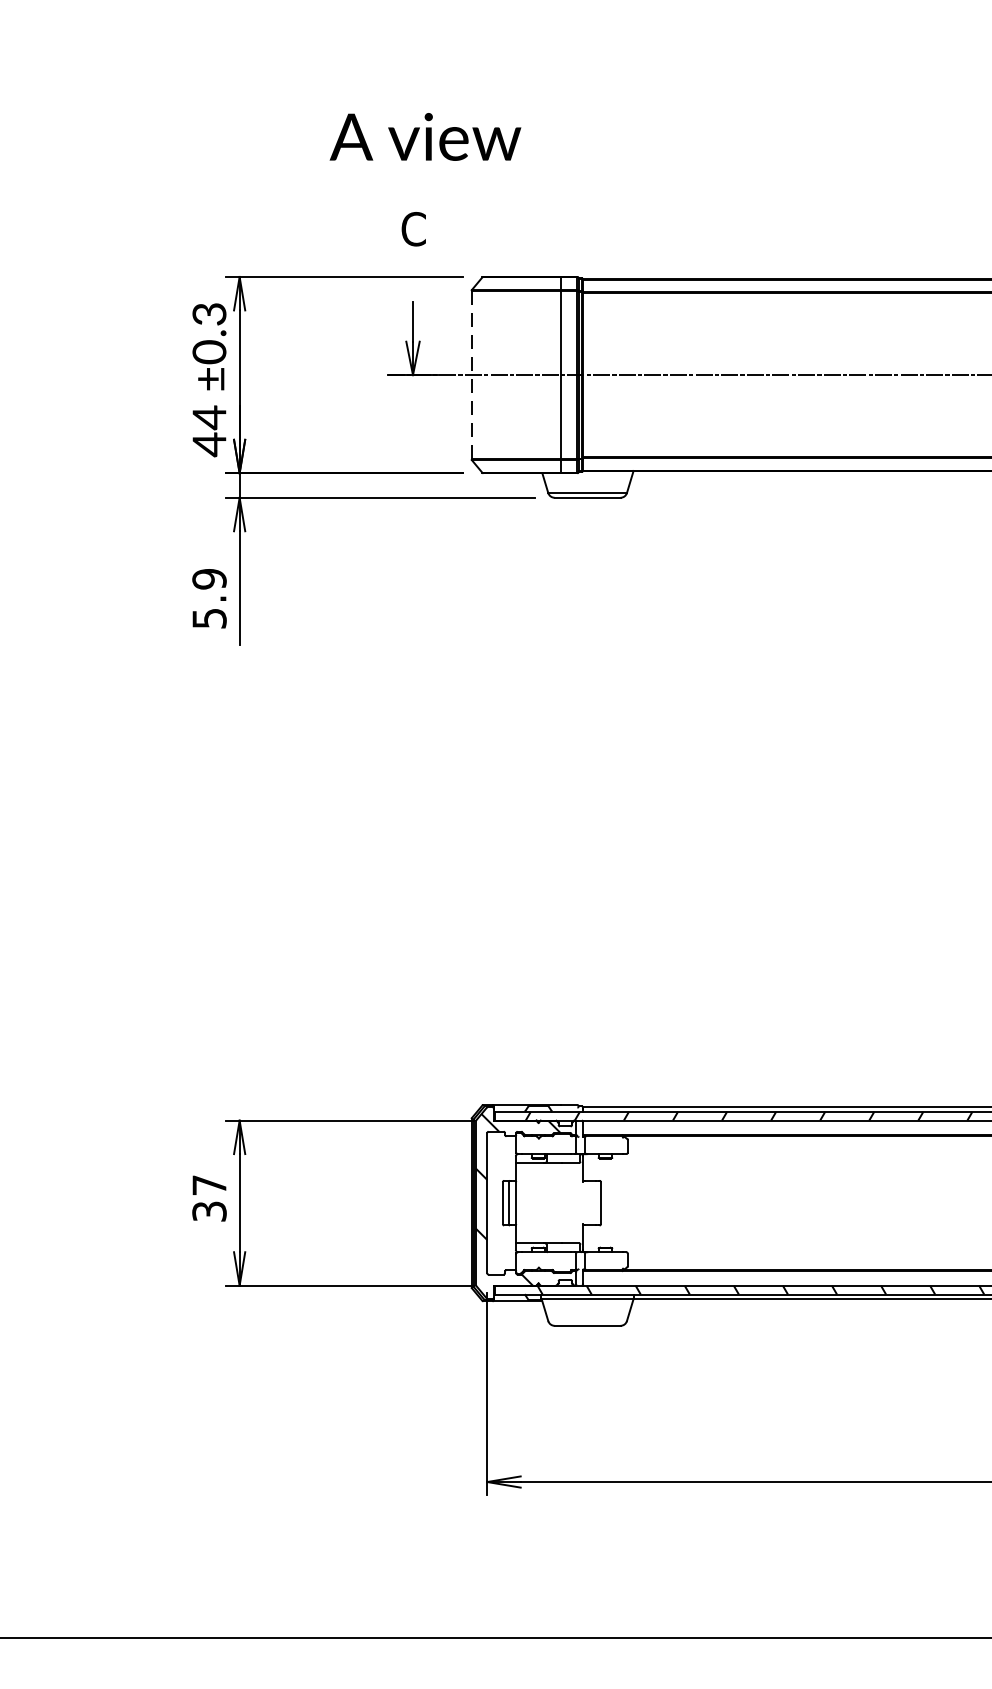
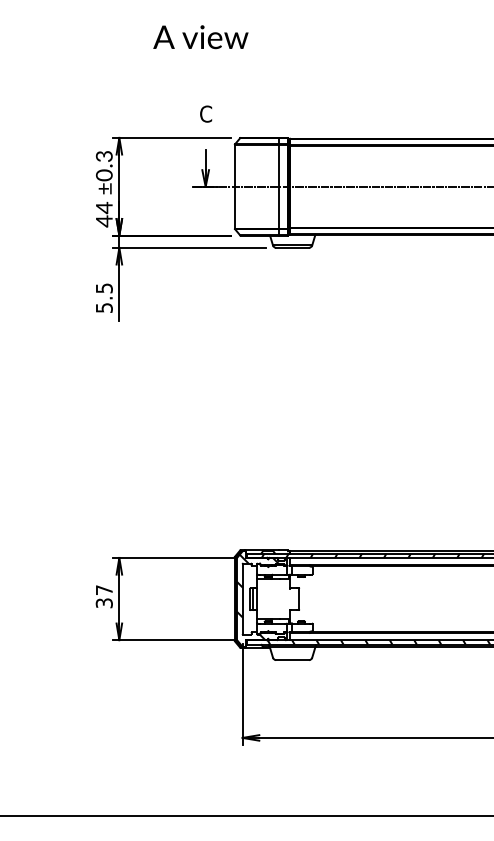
text: (424, 137) -> (200, 37), moved
line: (470, 374) -> (234, 186), dashed -> solid
text: (207, 579) -> (103, 288), 5.9 -> 5.5

